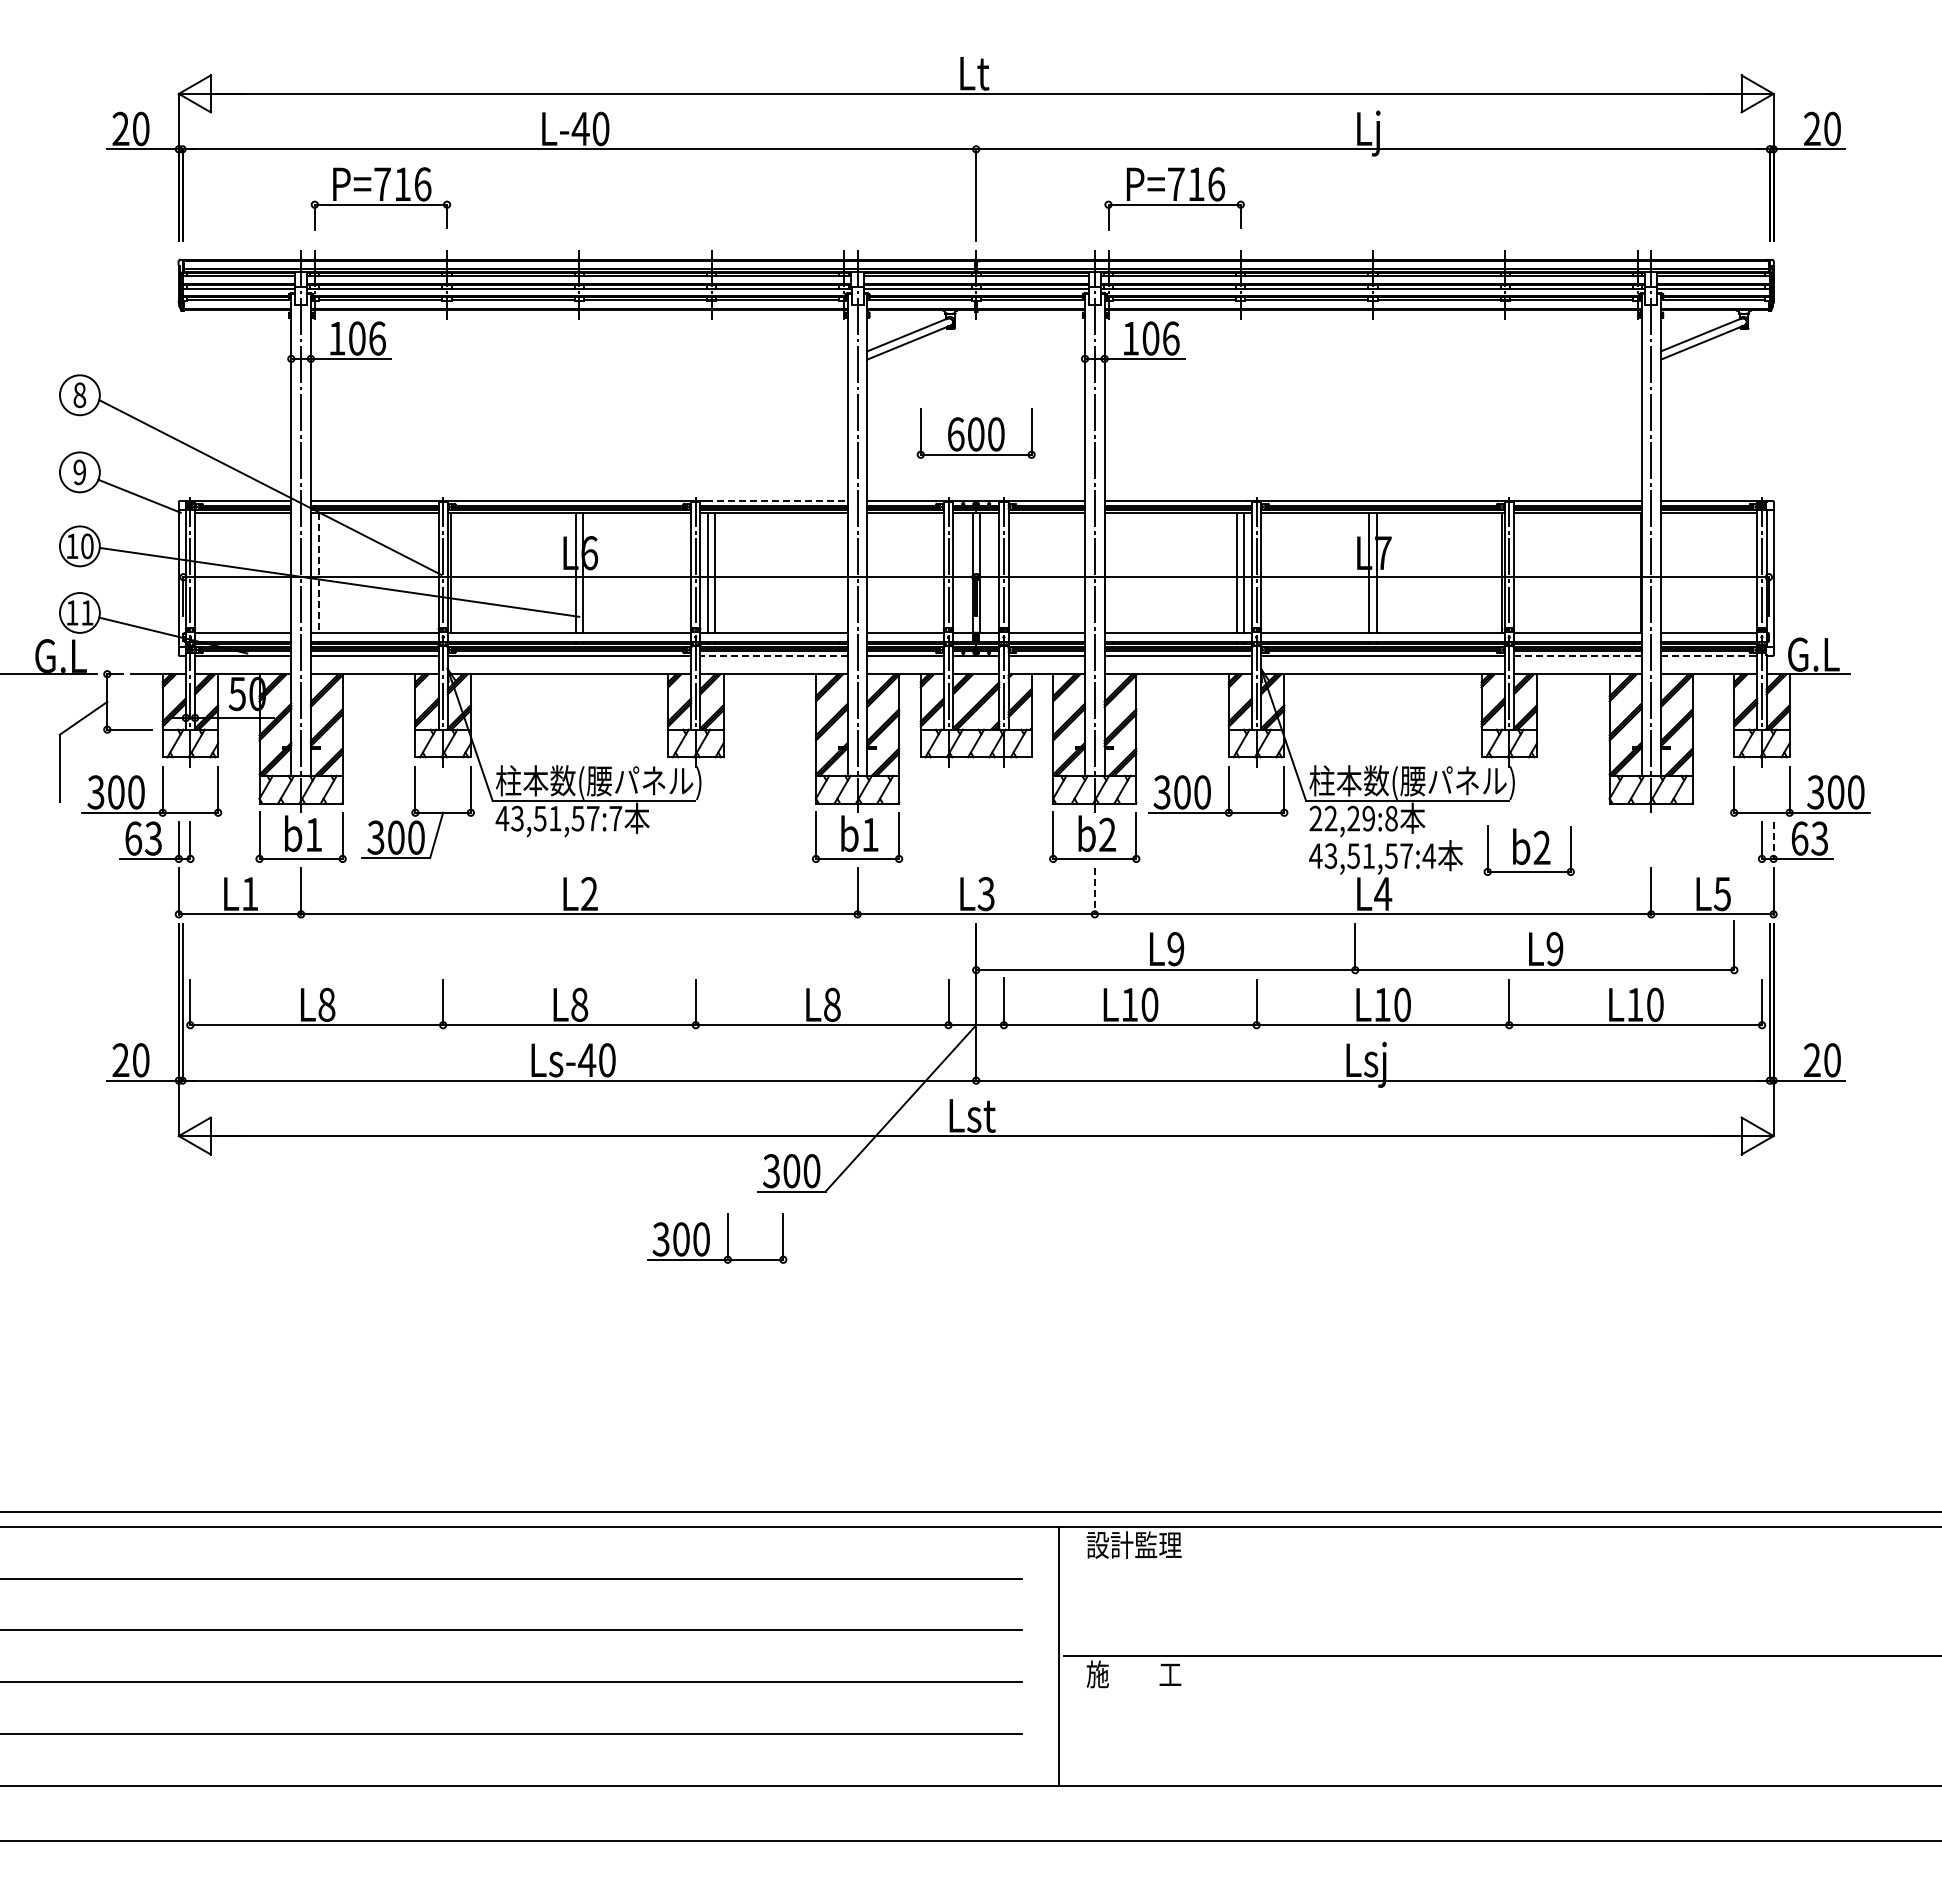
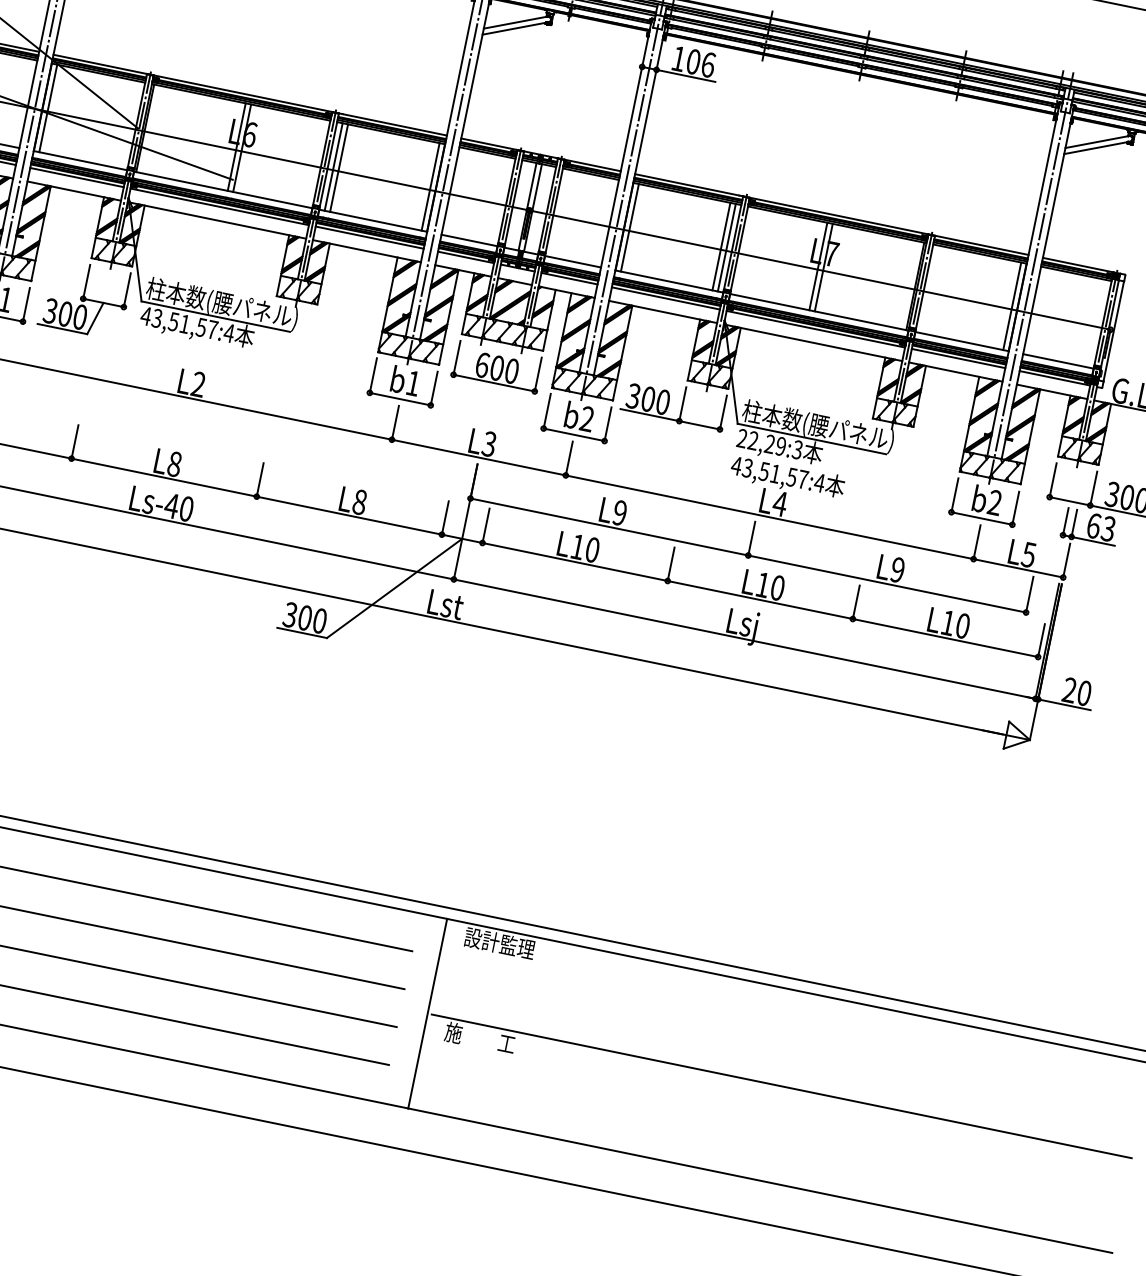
part: (975, 433) -> (496, 367), moved
line: (777, 501) -> (395, 125), dashed -> solid
line: (318, 572) -> (48, 108), dashed -> solid
line: (840, 572) -> (430, 186), added
line: (1112, 572) -> (630, 227), added
line: (1633, 572) -> (1012, 305), added
line: (774, 655) -> (370, 237), dashed -> solid
line: (1577, 655) -> (958, 358), dashed -> solid
line: (1709, 655) -> (1055, 378), dashed -> solid
text: (615, 818) -> (228, 333), 43,51,57:7 -> 43,51,57:4
text: (1391, 818) -> (797, 449), 22,29:8 -> 22,29:3
line: (1773, 840) -> (1074, 523), dashed -> solid
part: (1528, 850) -> (984, 502), moved
line: (1094, 891) -> (569, 458), dashed -> solid
part: (709, 1238) -> (234, 654), removed

